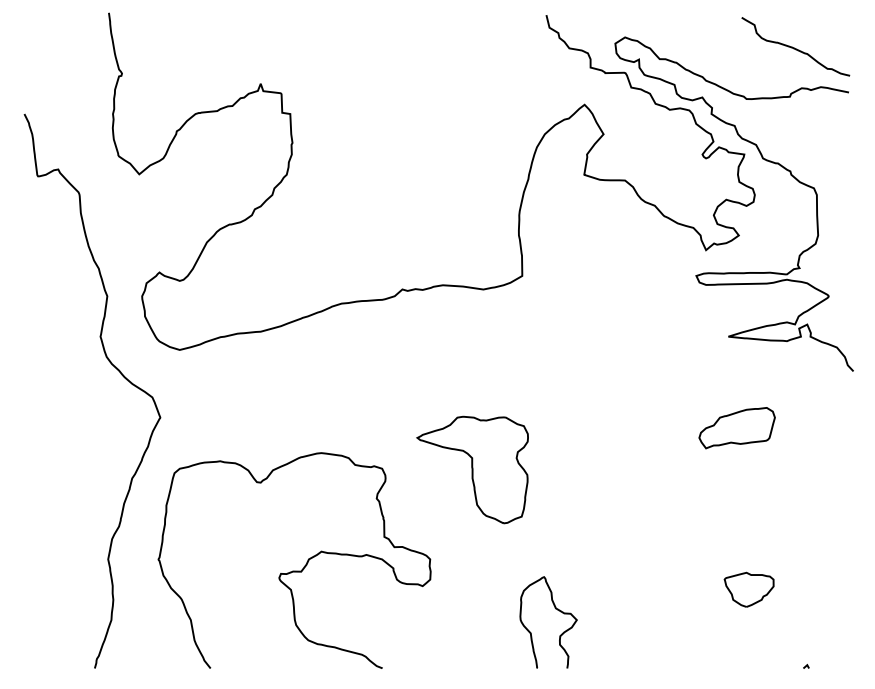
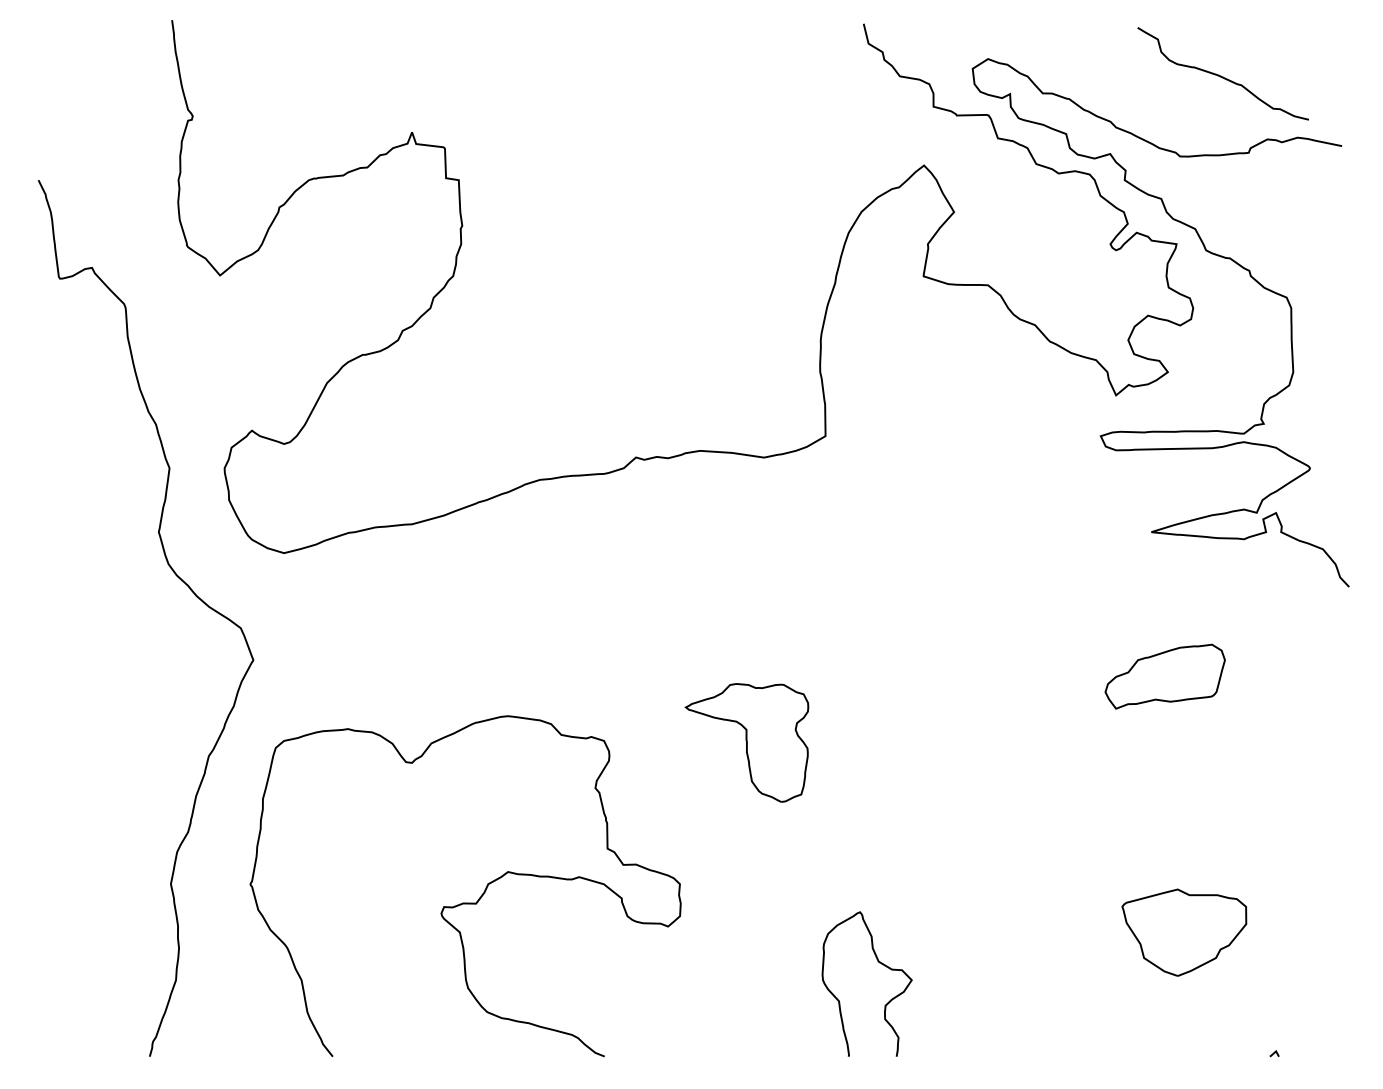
curve: (794, 47) -> (1221, 74), moved
part: (472, 469) -> (746, 742), size x0.7
part: (748, 589) -> (1183, 931), size x1.6

